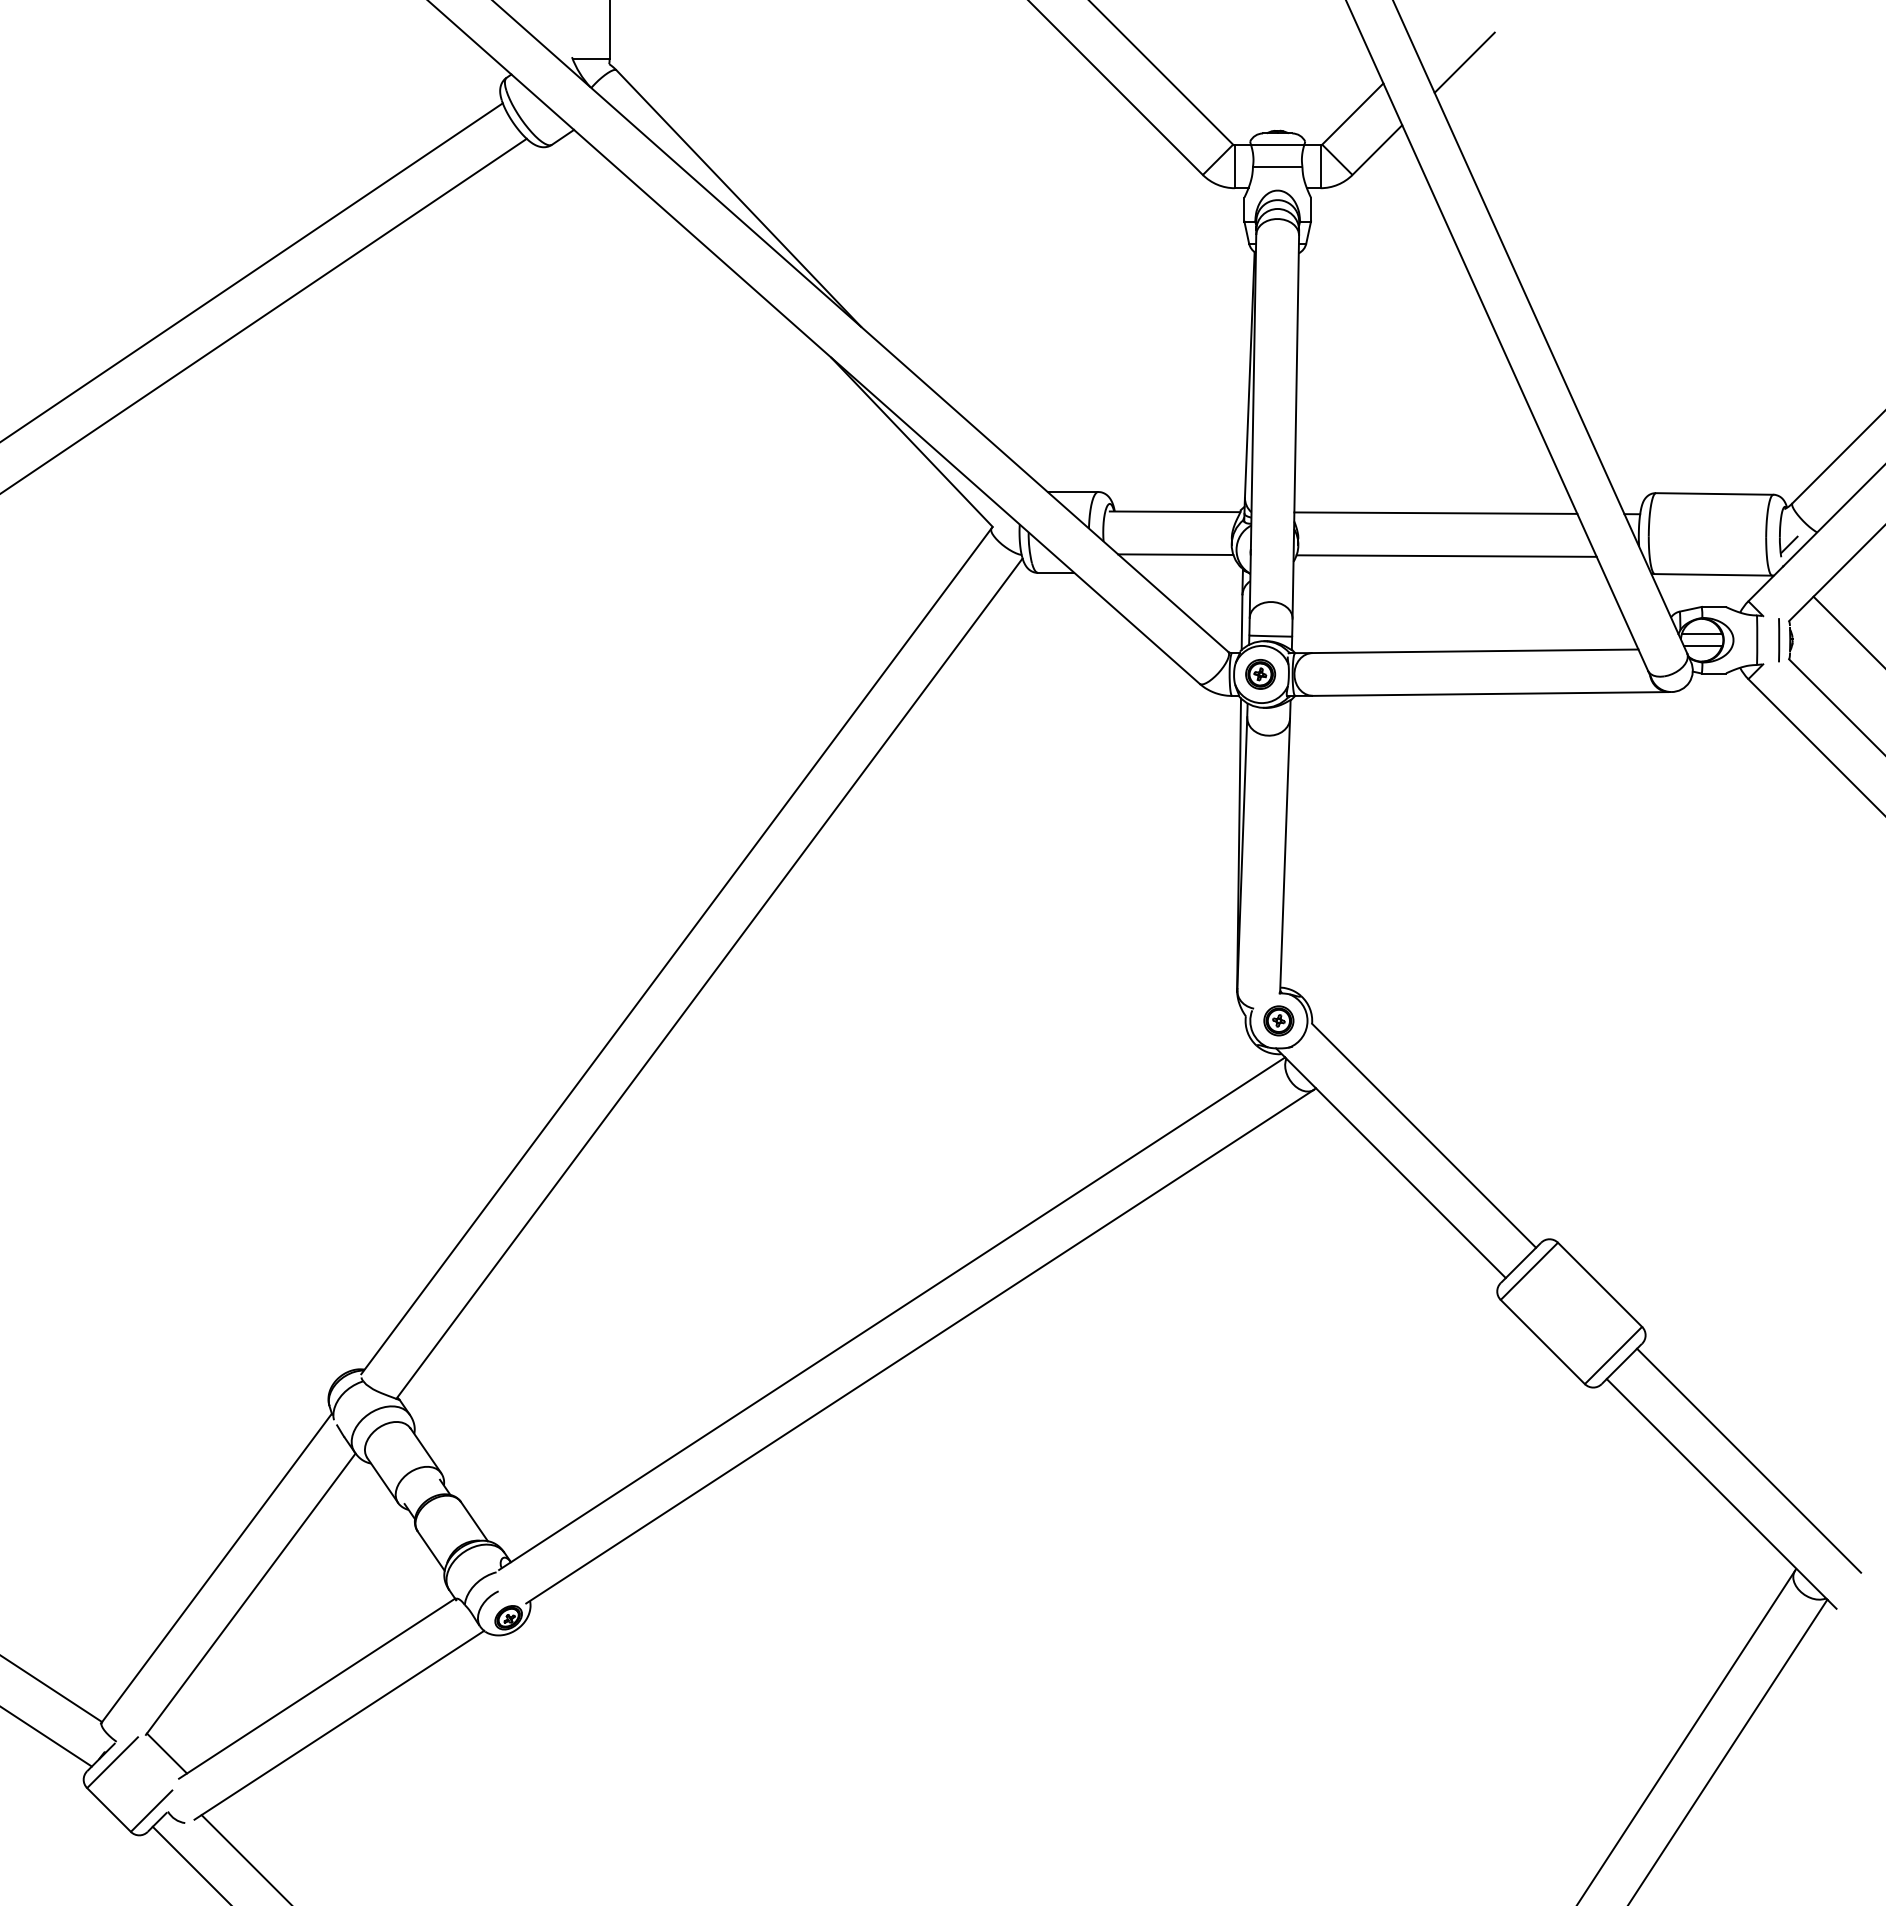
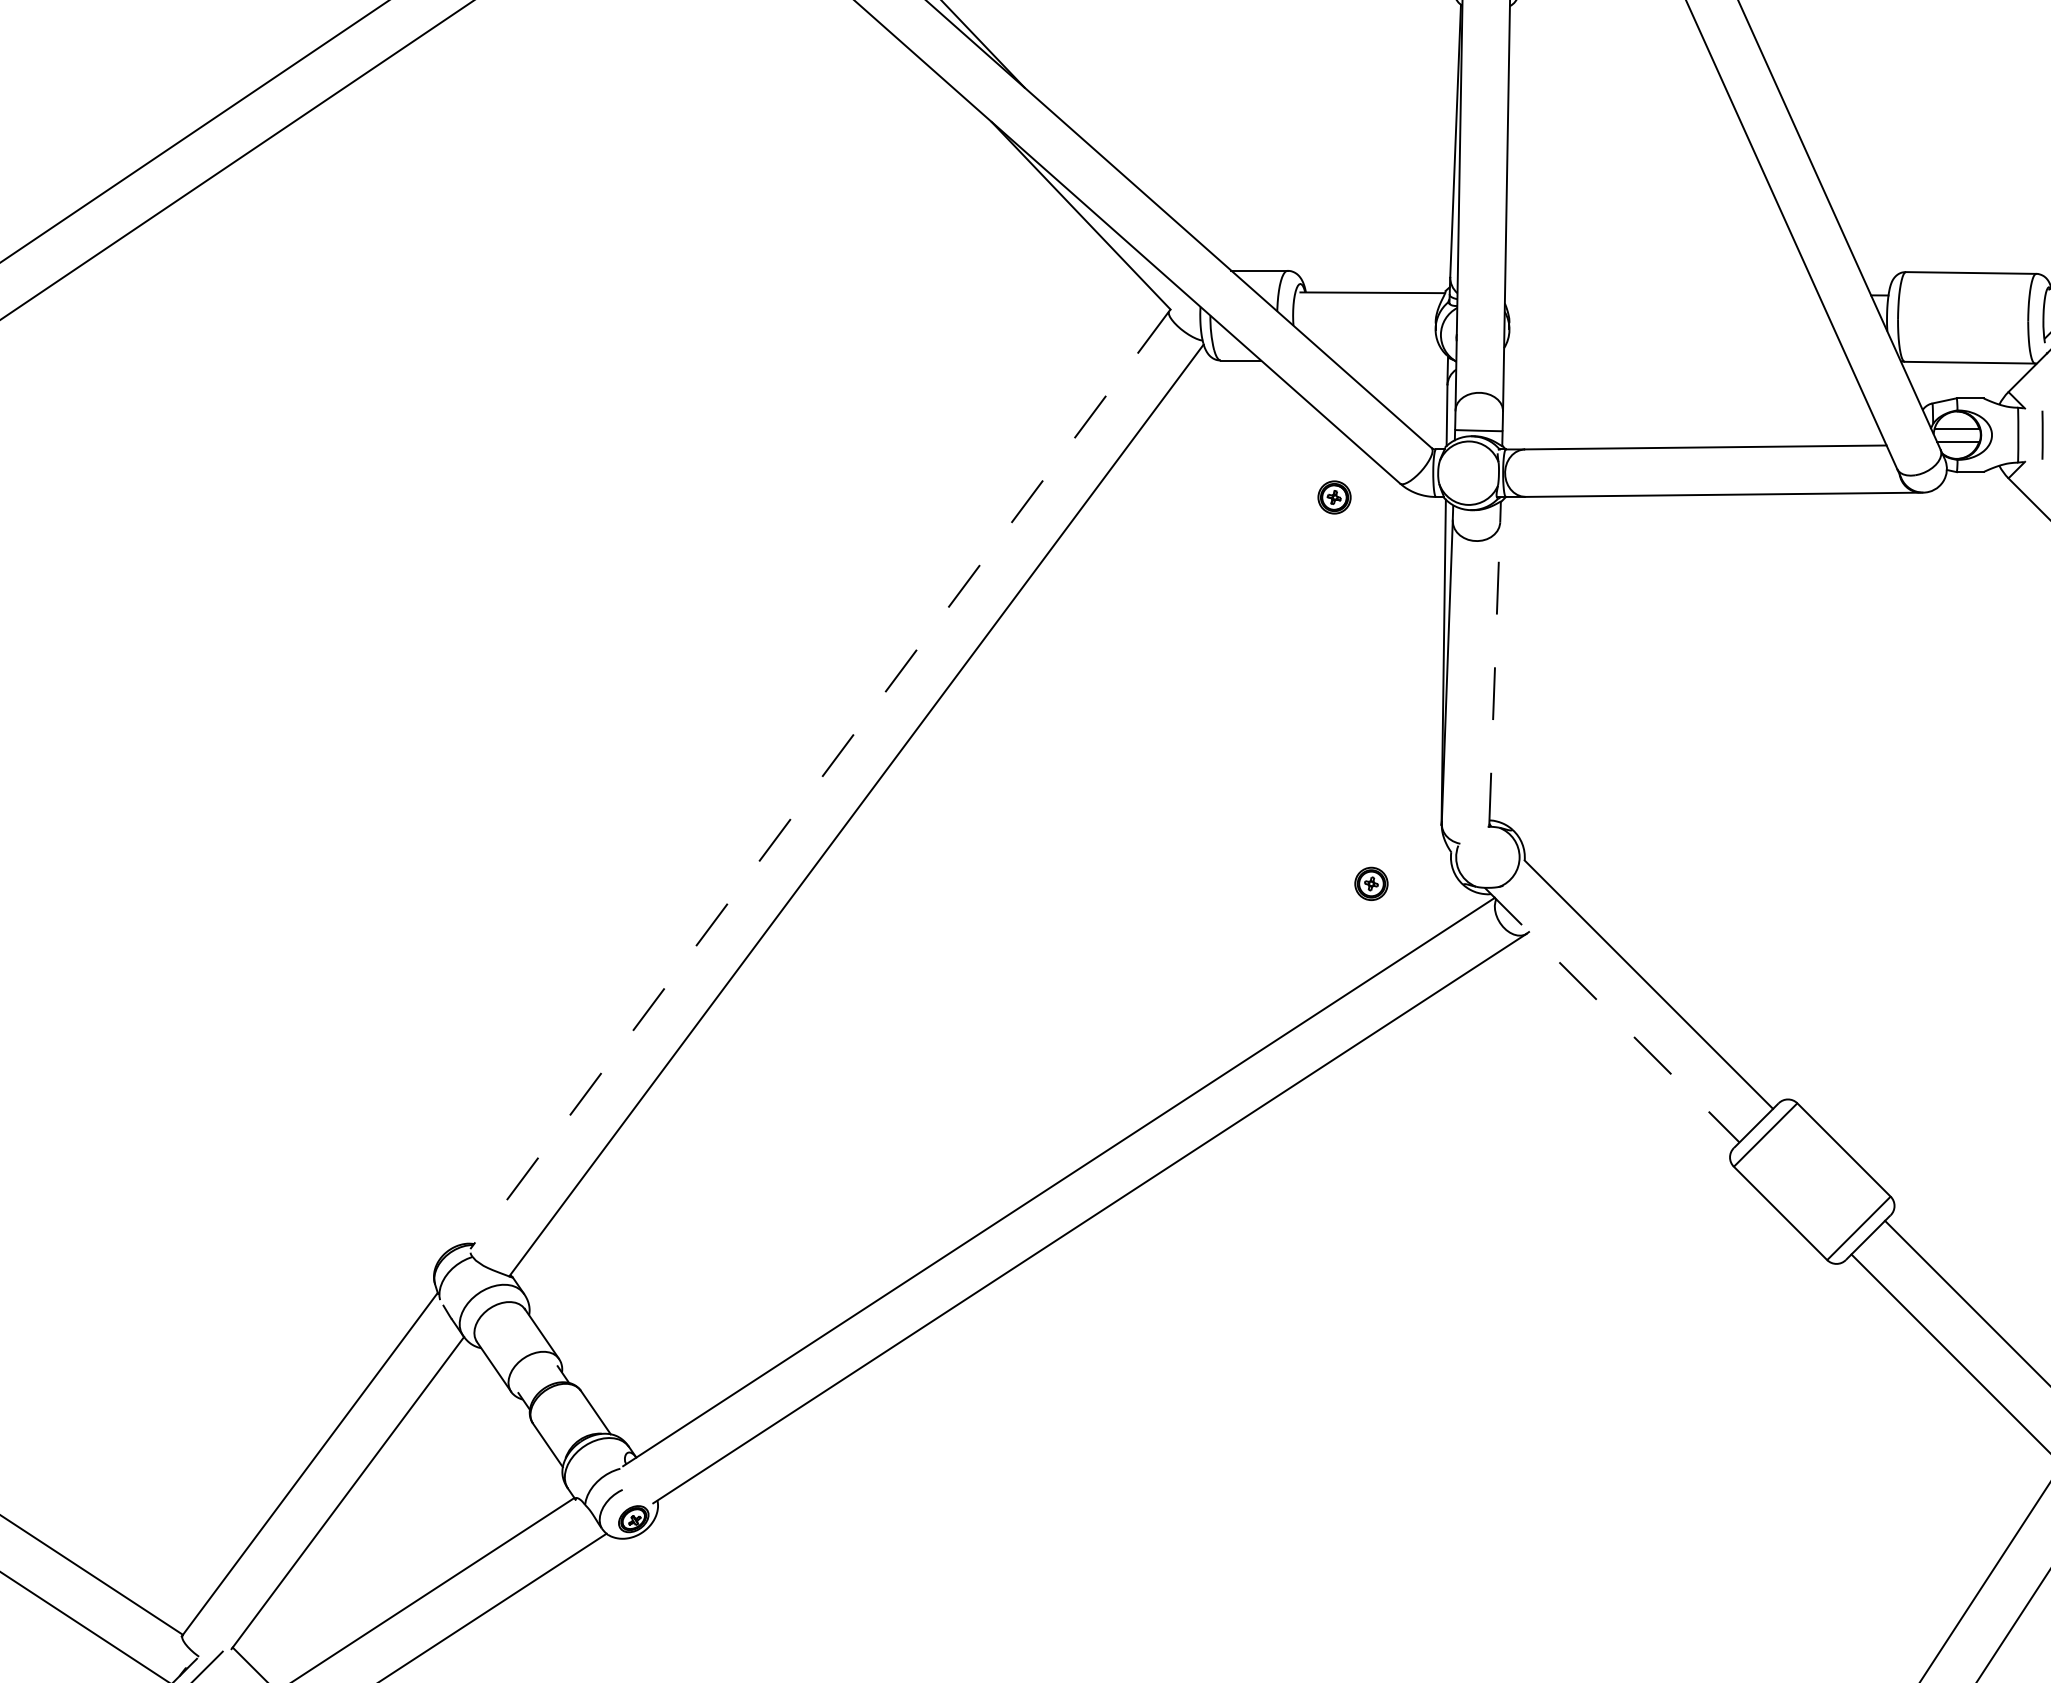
line: (1435, 512) -> (1661, 293), removed
line: (1175, 554) -> (1373, 340), removed
line: (1446, 555) -> (1673, 341), removed
part: (1260, 674) -> (1334, 497), moved
line: (1285, 855) -> (1495, 673), solid -> dashed
line: (676, 951) -> (819, 780), solid -> dashed
part: (1278, 1020) -> (1371, 883), moved
line: (1391, 1163) -> (1612, 1015), solid -> dashed

